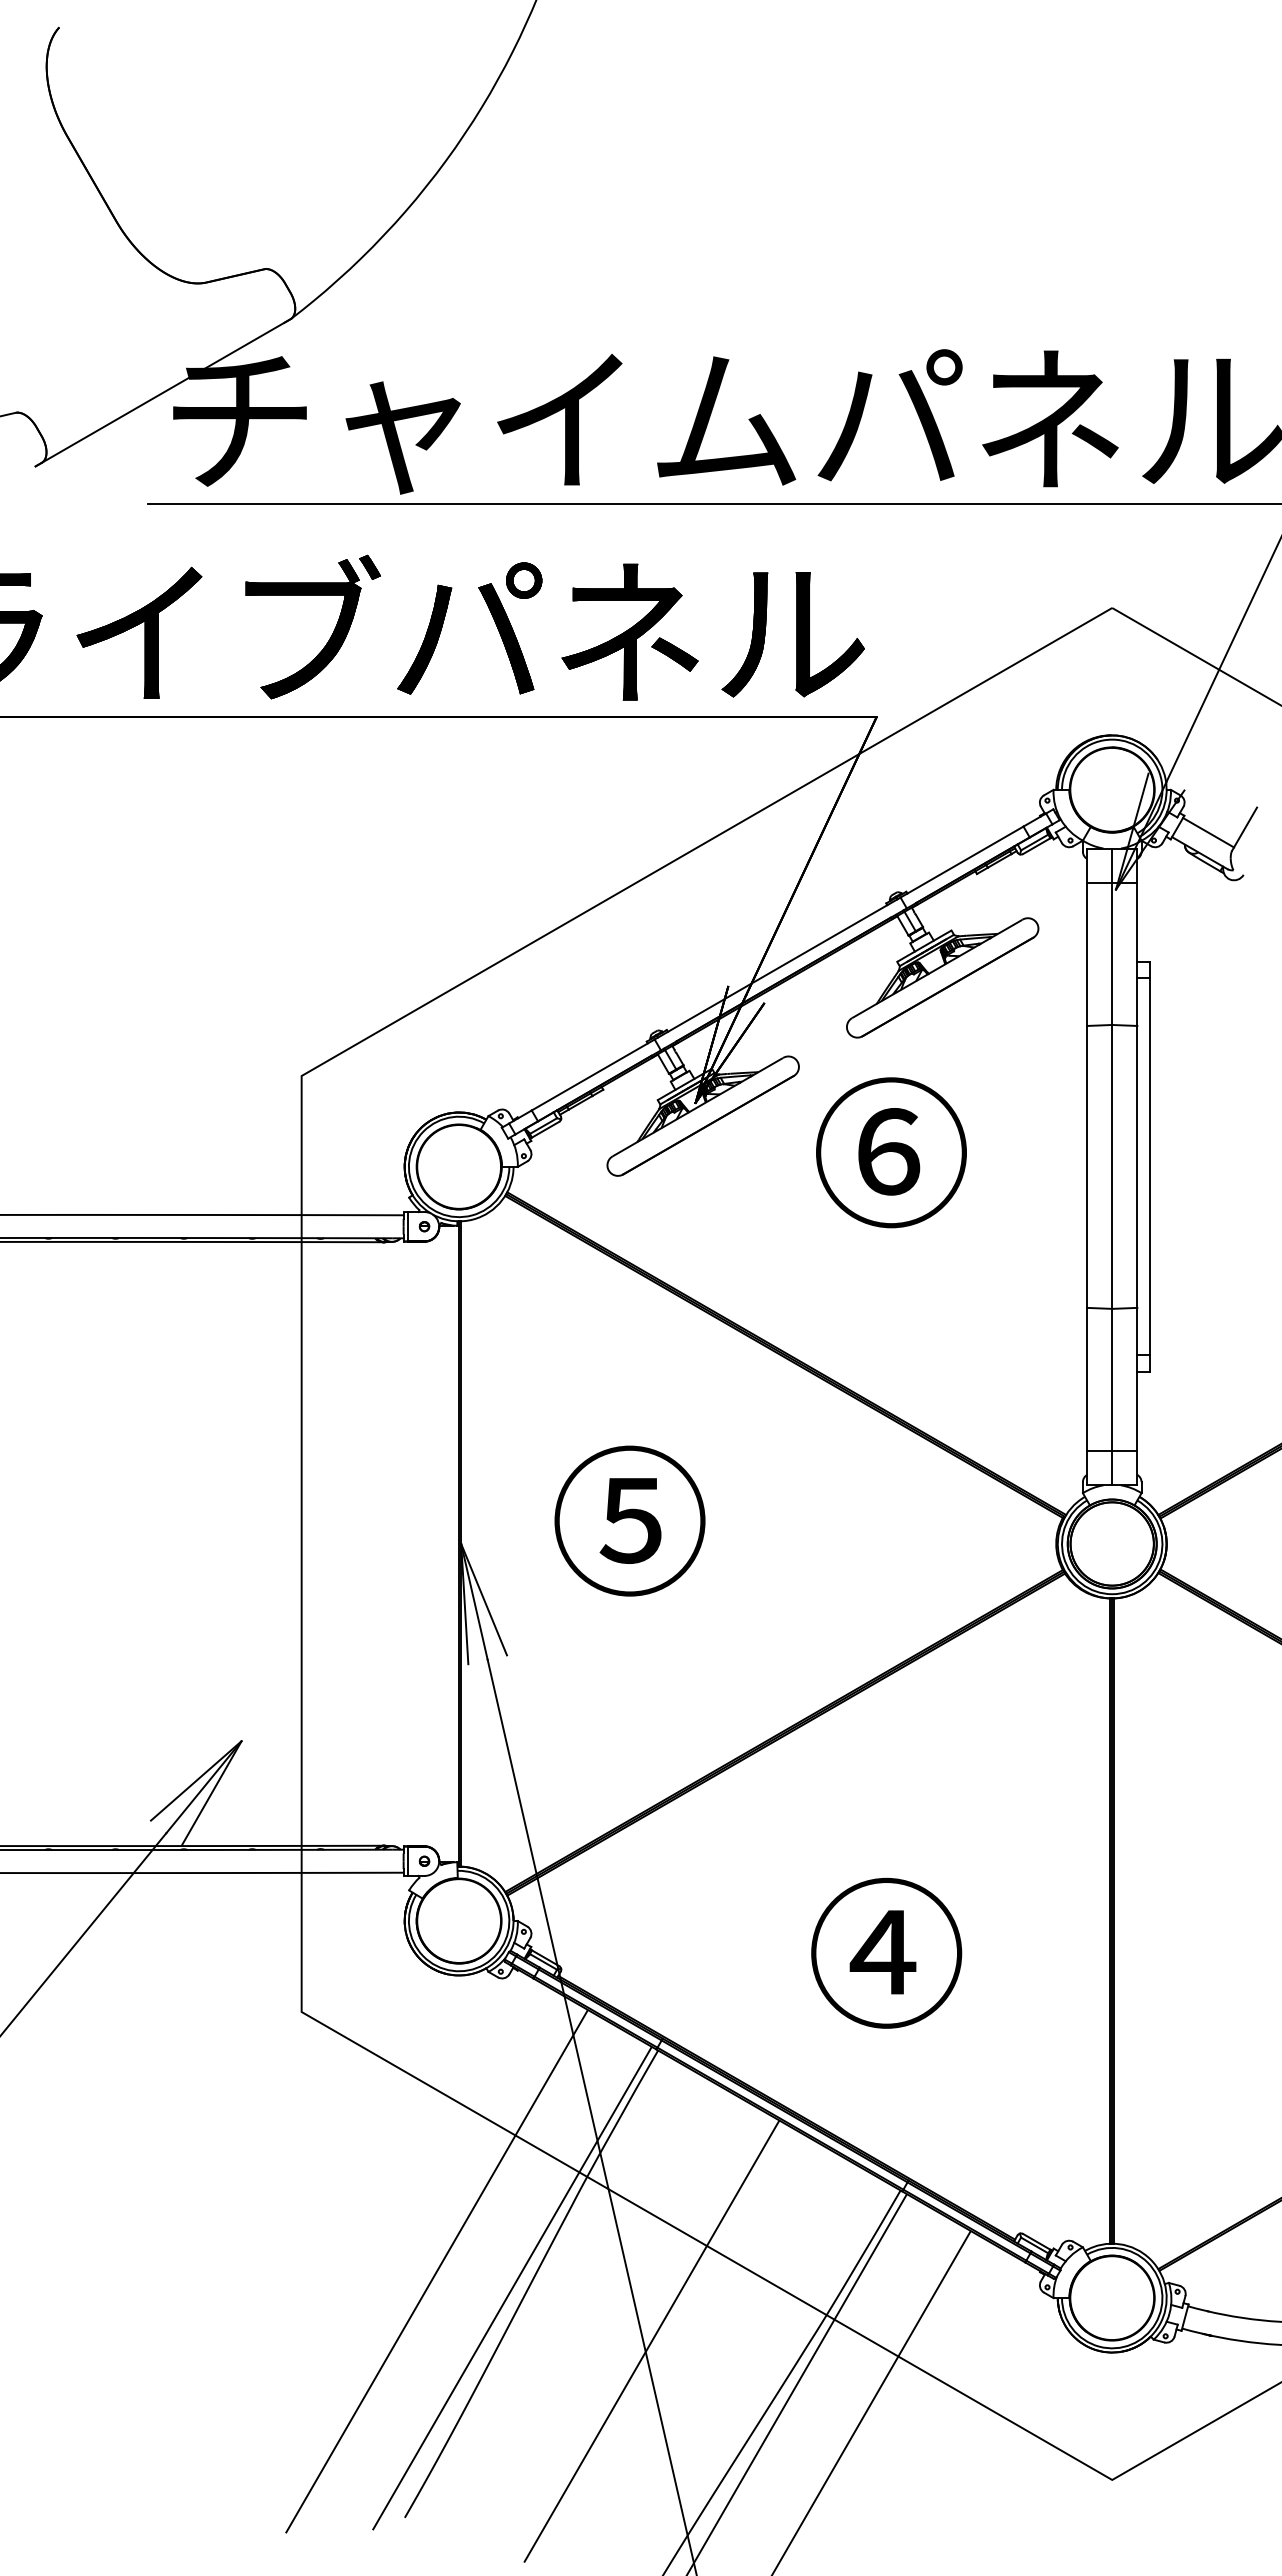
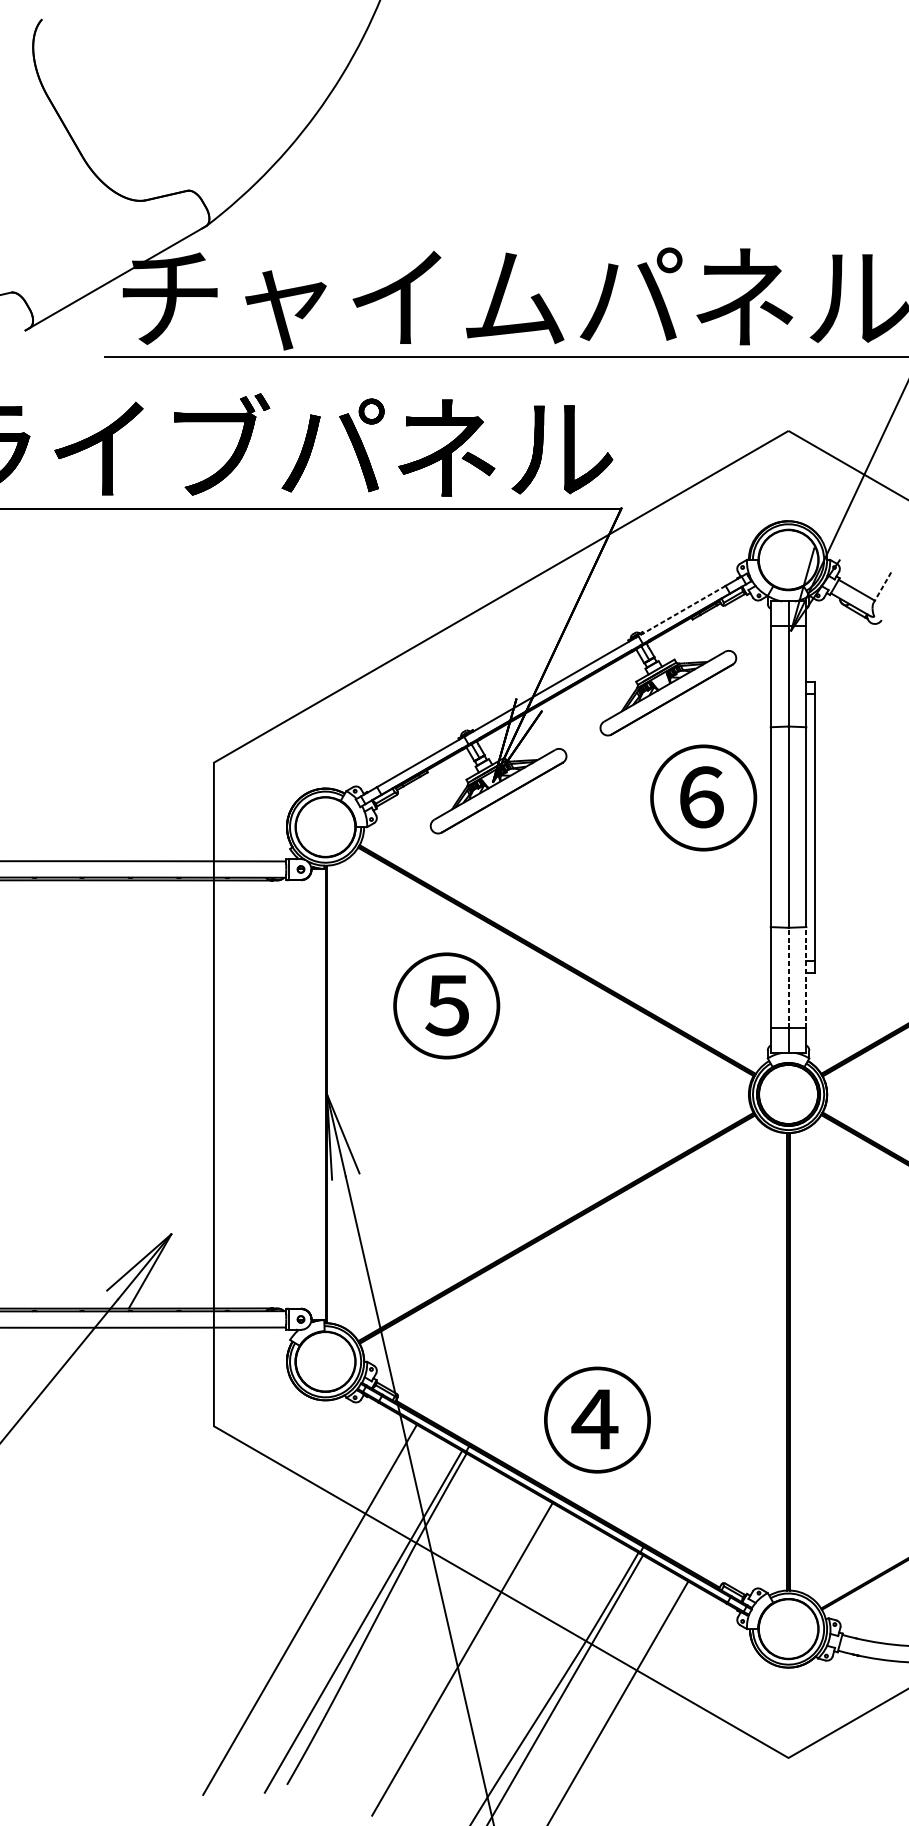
line: (1244, 829) -> (882, 587), solid -> dashed
line: (962, 862) -> (682, 611), solid -> dashed
text: (891, 1152) -> (703, 797), moved
line: (1137, 1378) -> (806, 977), solid -> dashed
line: (1112, 1379) -> (788, 977), solid -> dashed
text: (629, 1520) -> (446, 1005), moved
text: (886, 1952) -> (597, 1419), moved

